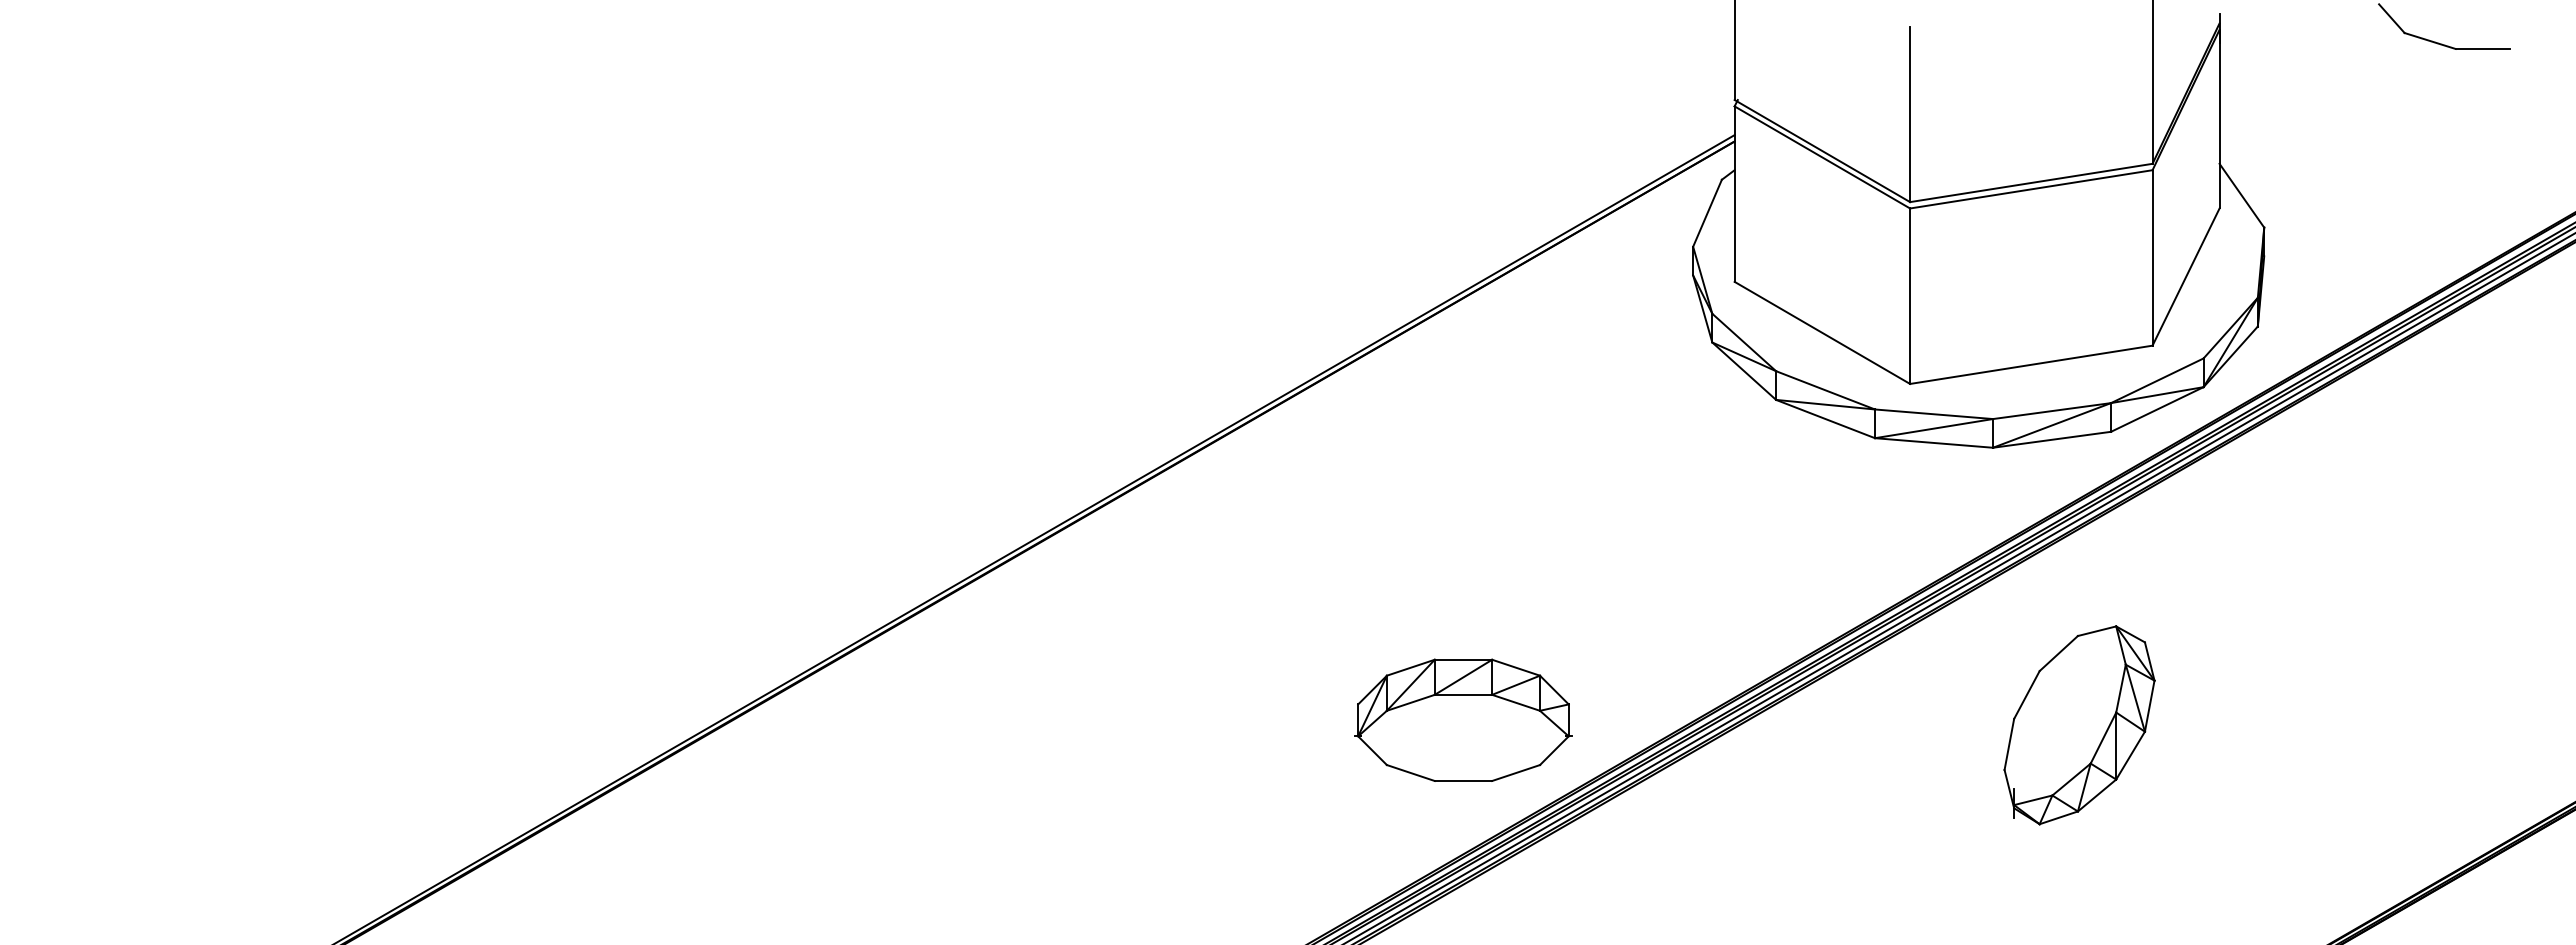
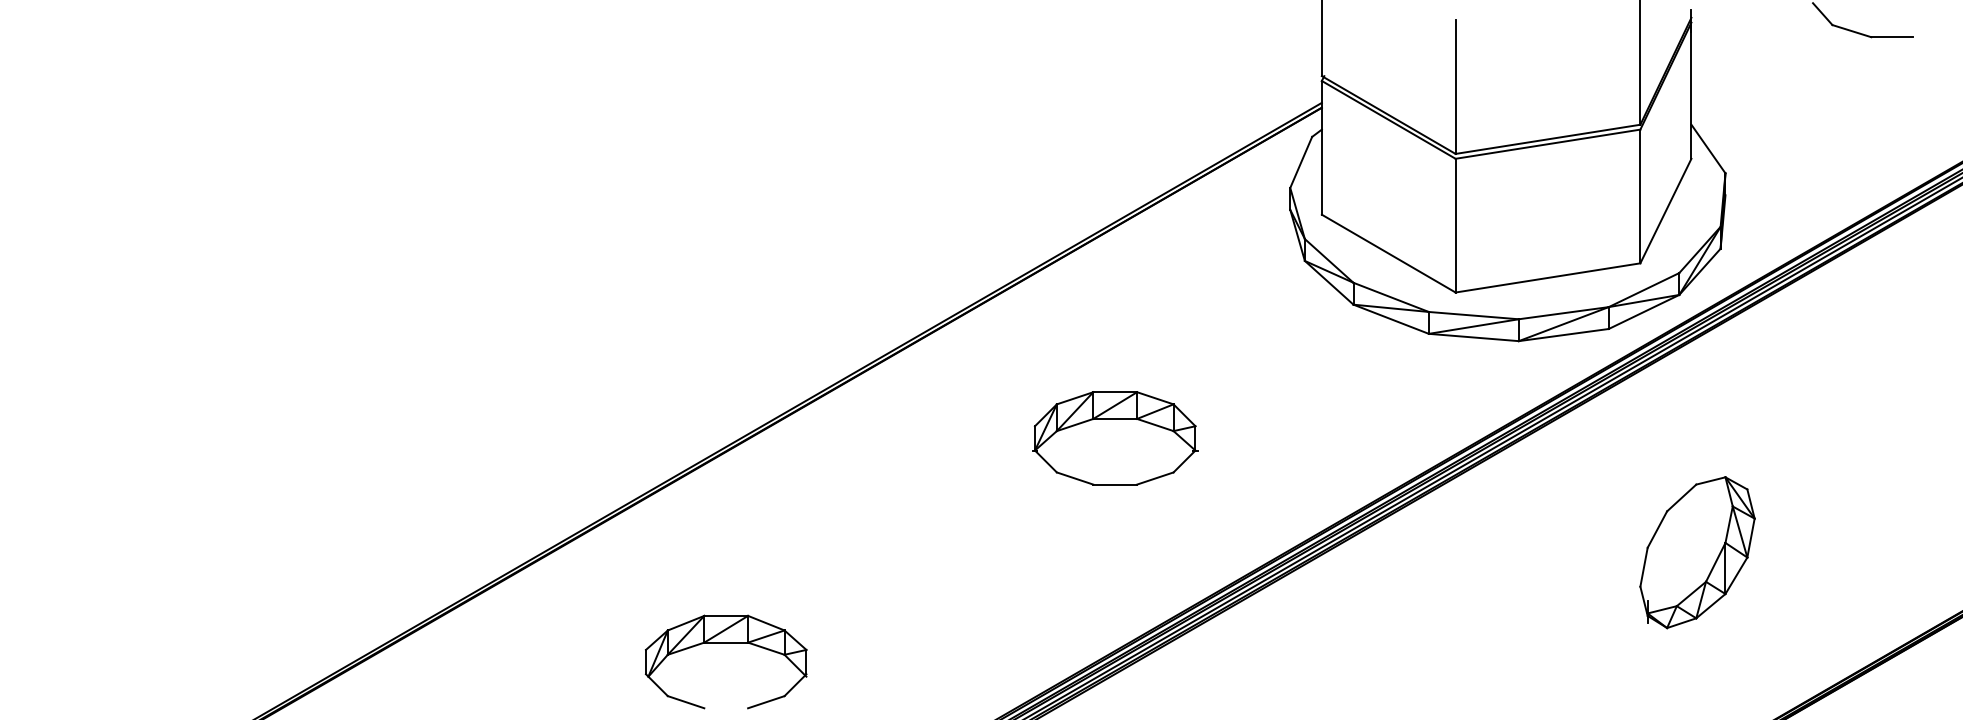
part: (1463, 719) -> (1115, 437), moved
part: (2079, 725) -> (1697, 552), moved
part: (952, 843) -> (725, 642), added

